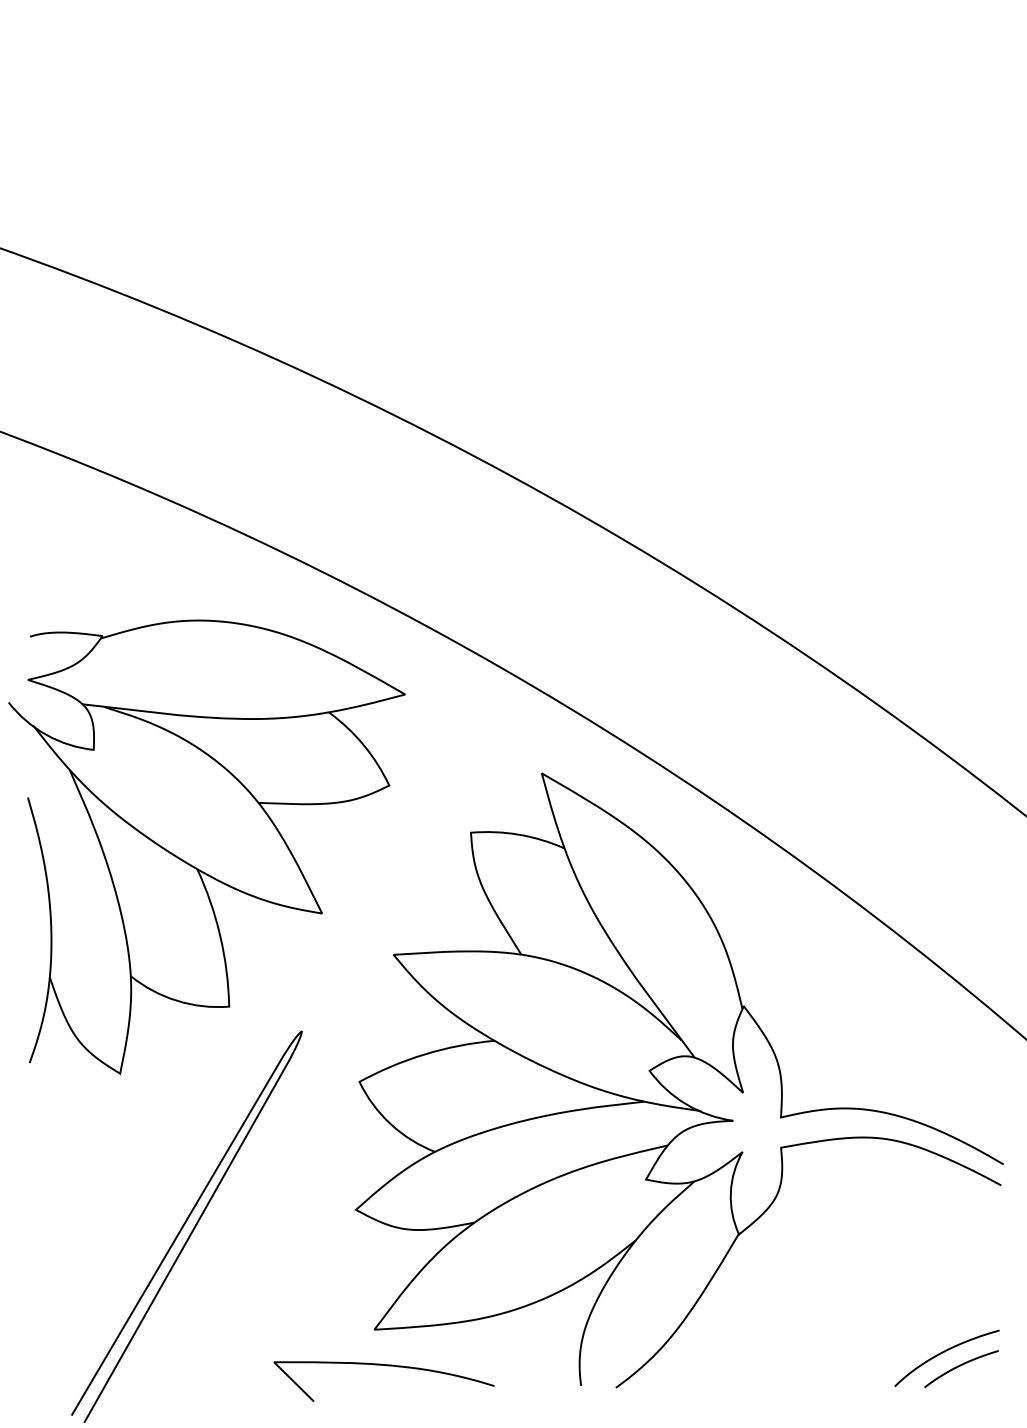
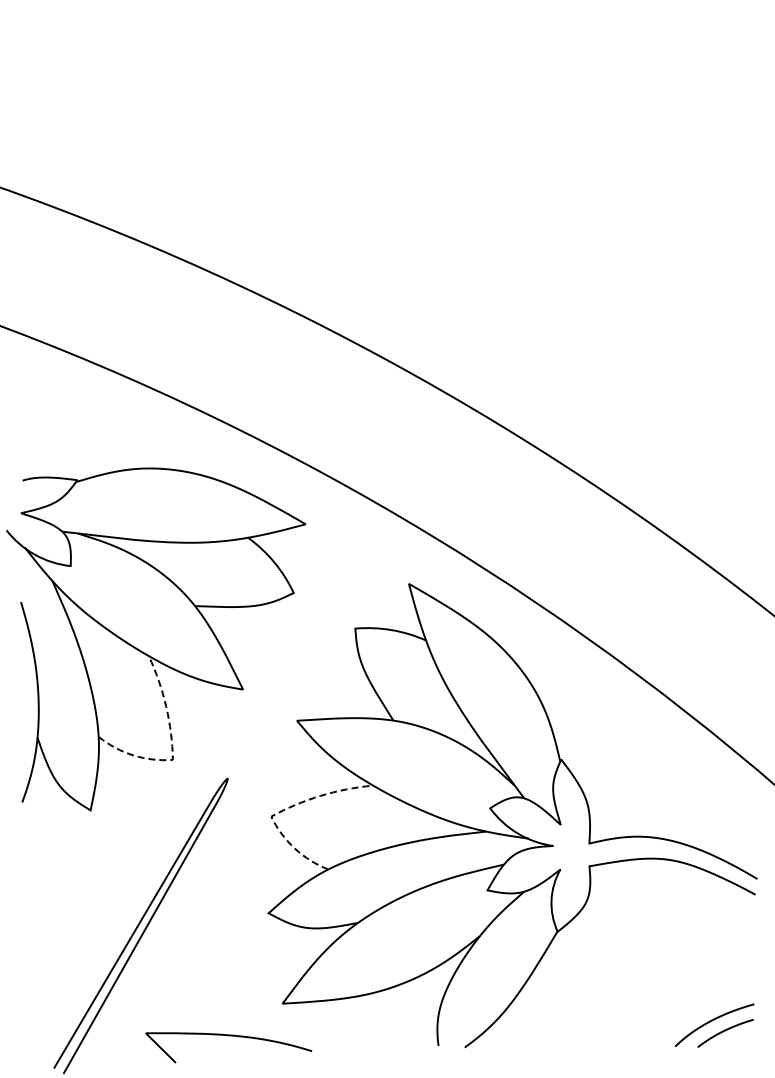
line: (228, 988) -> (172, 746), solid -> dashed
line: (375, 1073) -> (283, 810), solid -> dashed
curve: (383, 1366) -> (228, 1036), moved

